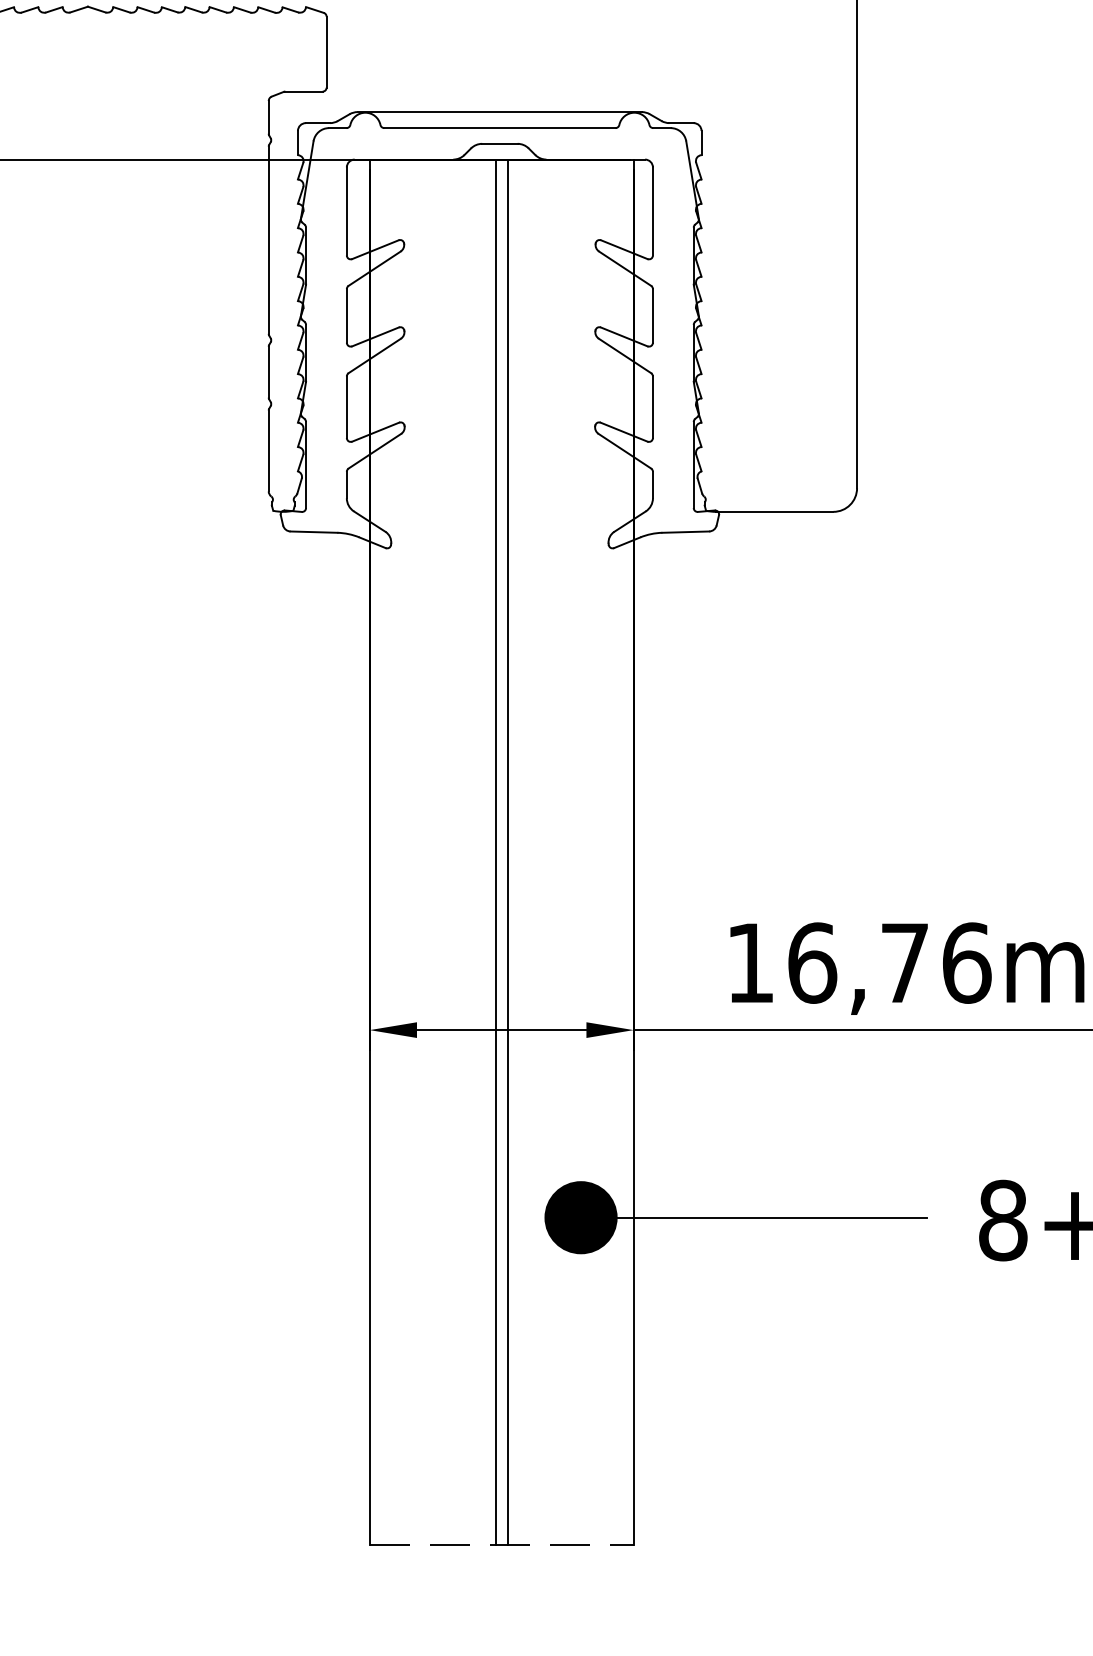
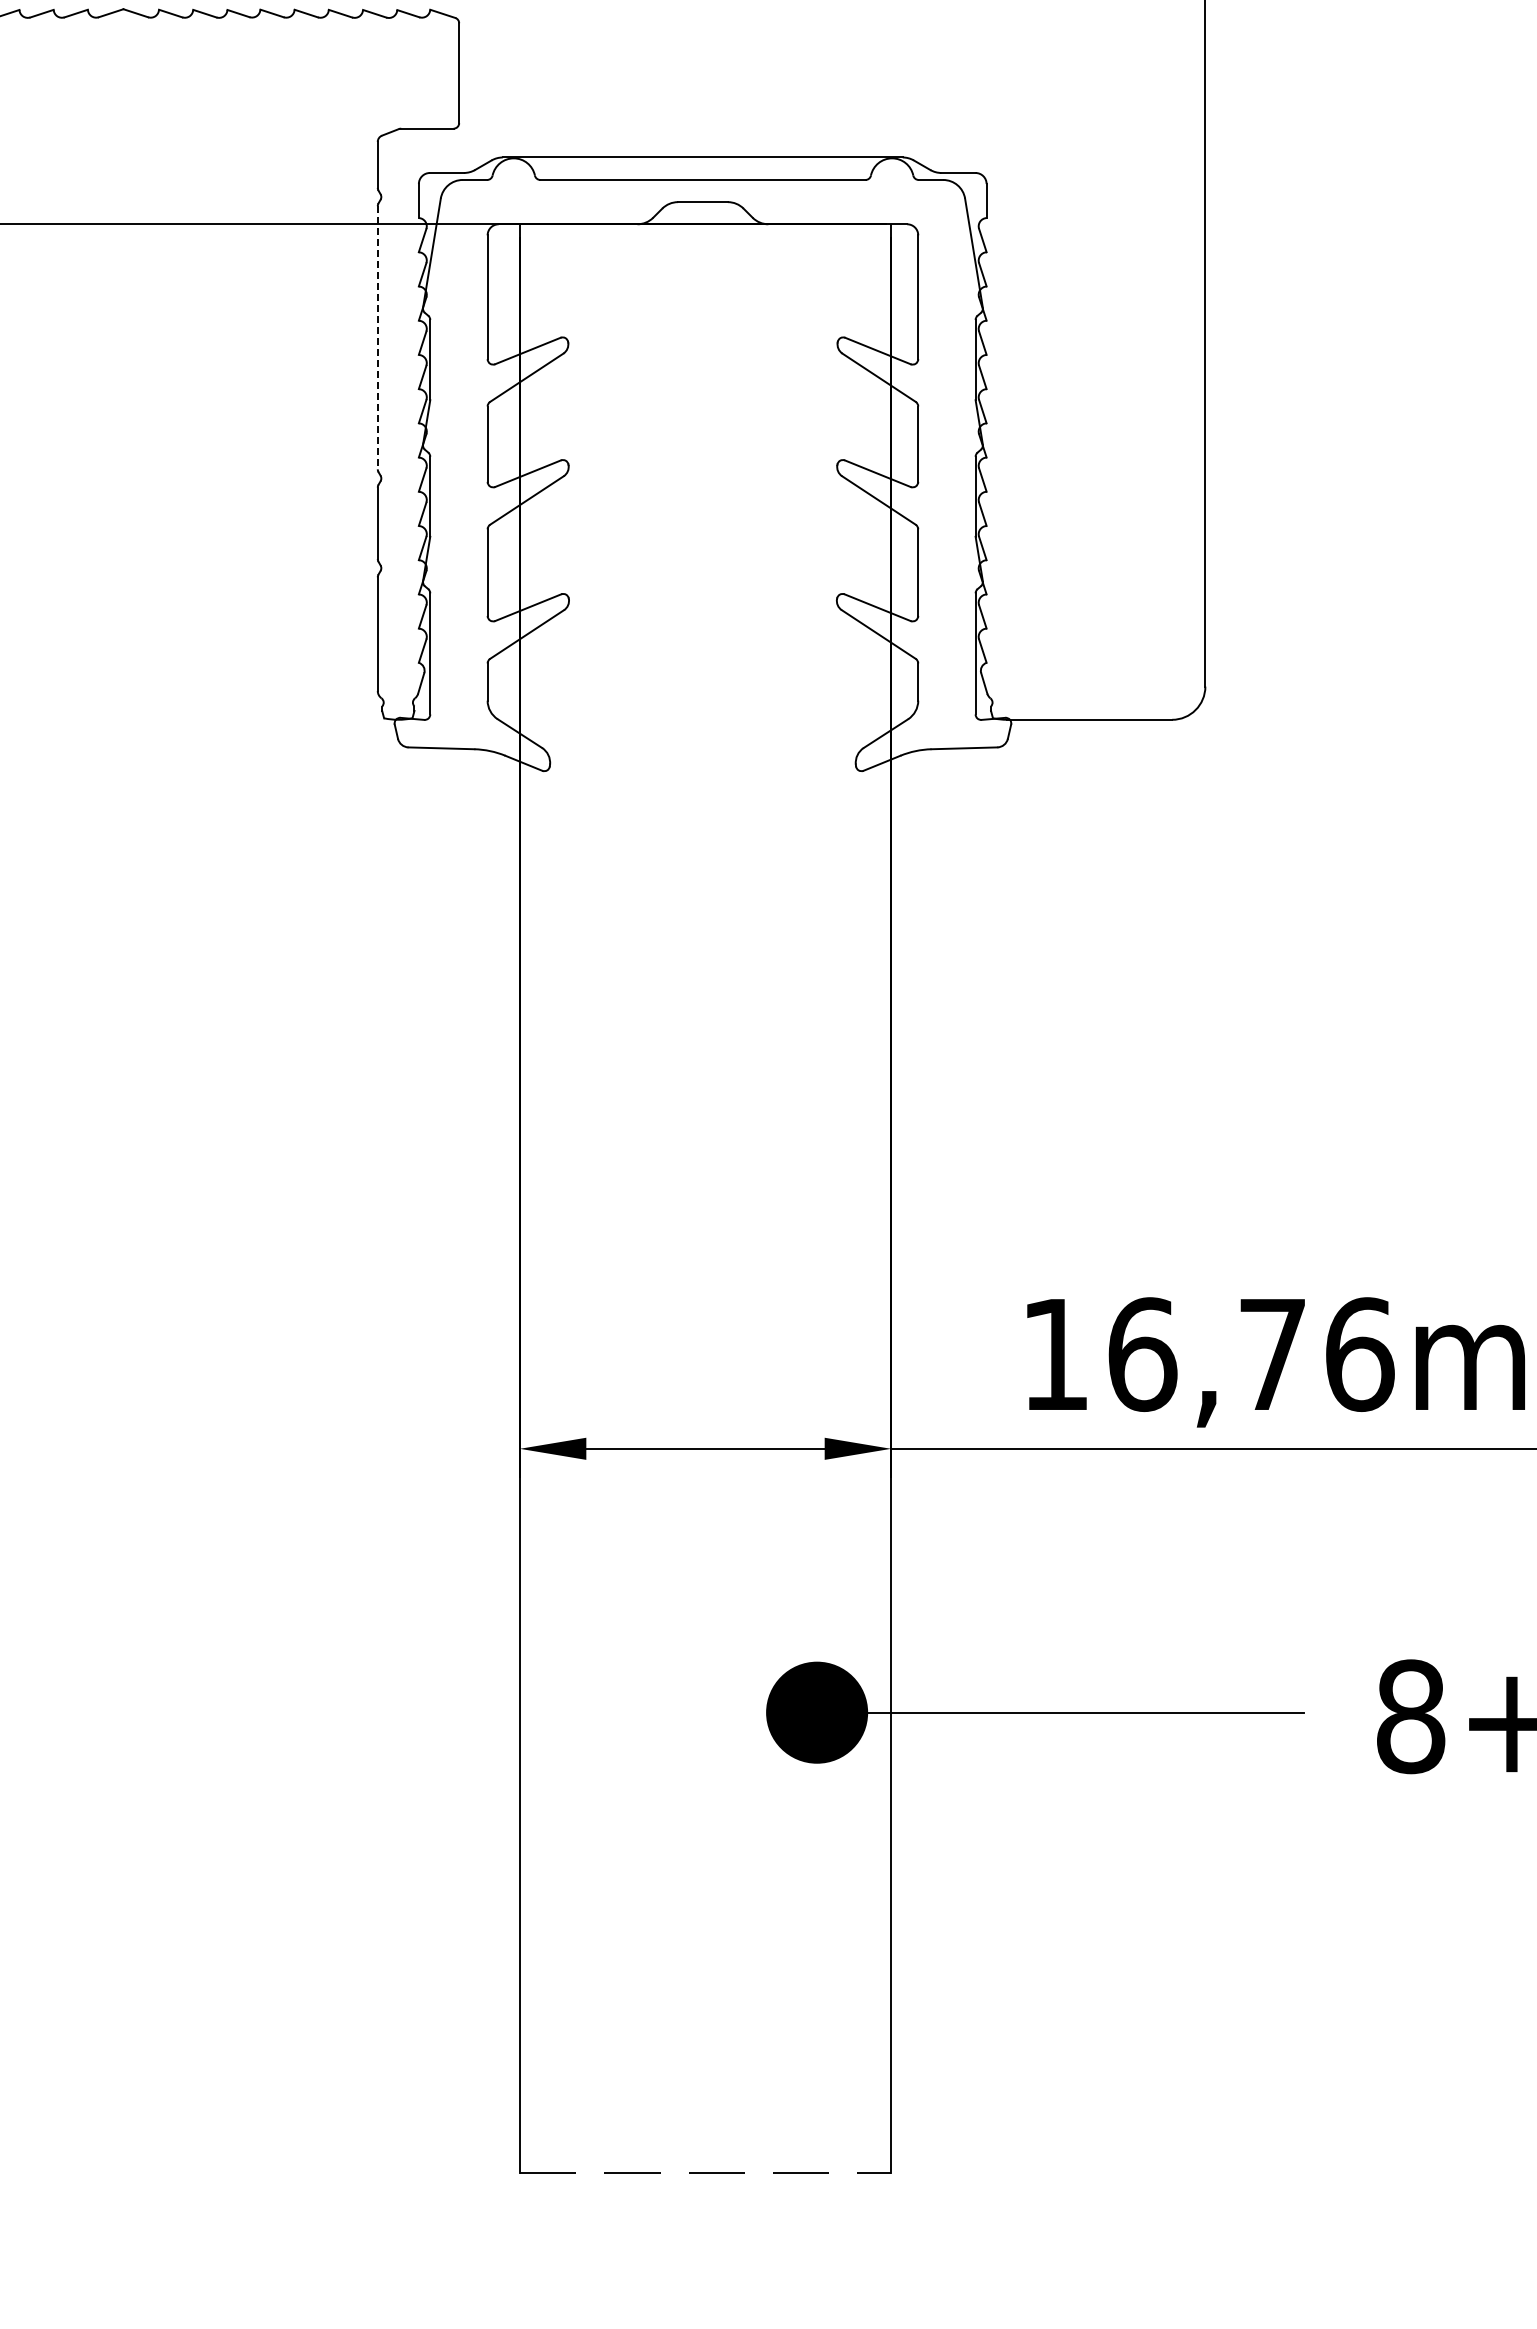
line: (268, 240) -> (377, 337), solid -> dashed
line: (496, 852) -> (697, 1198), removed
line: (507, 852) -> (713, 1198), removed

